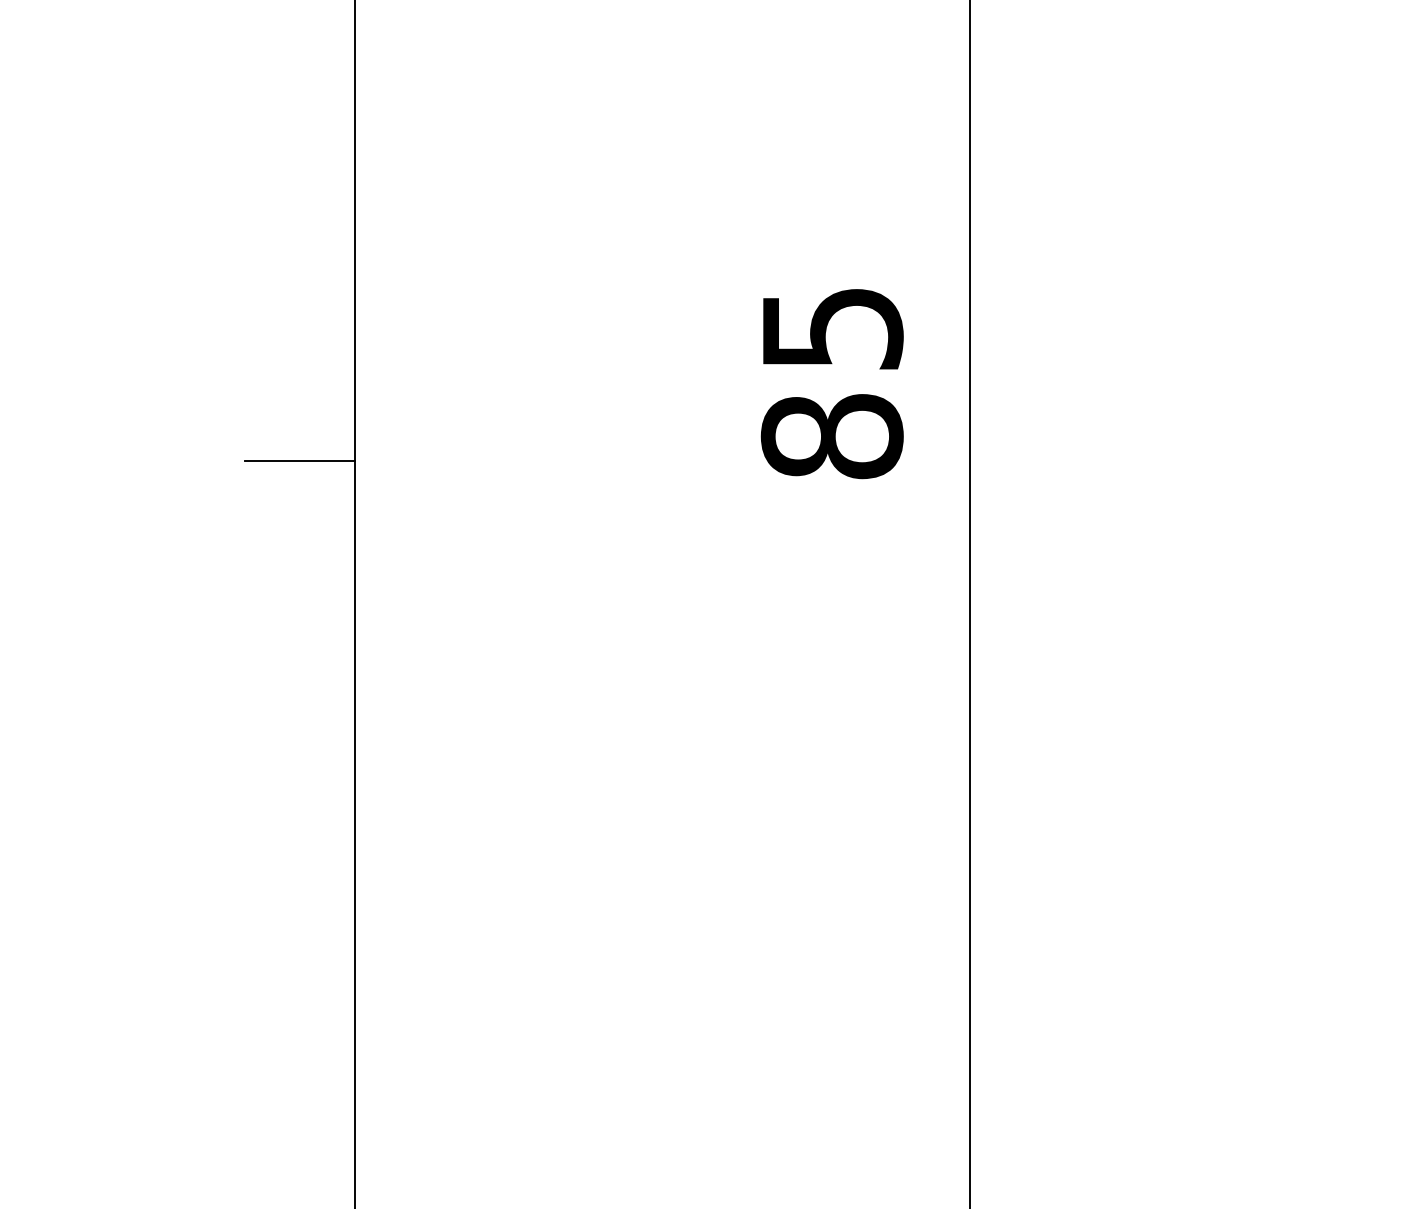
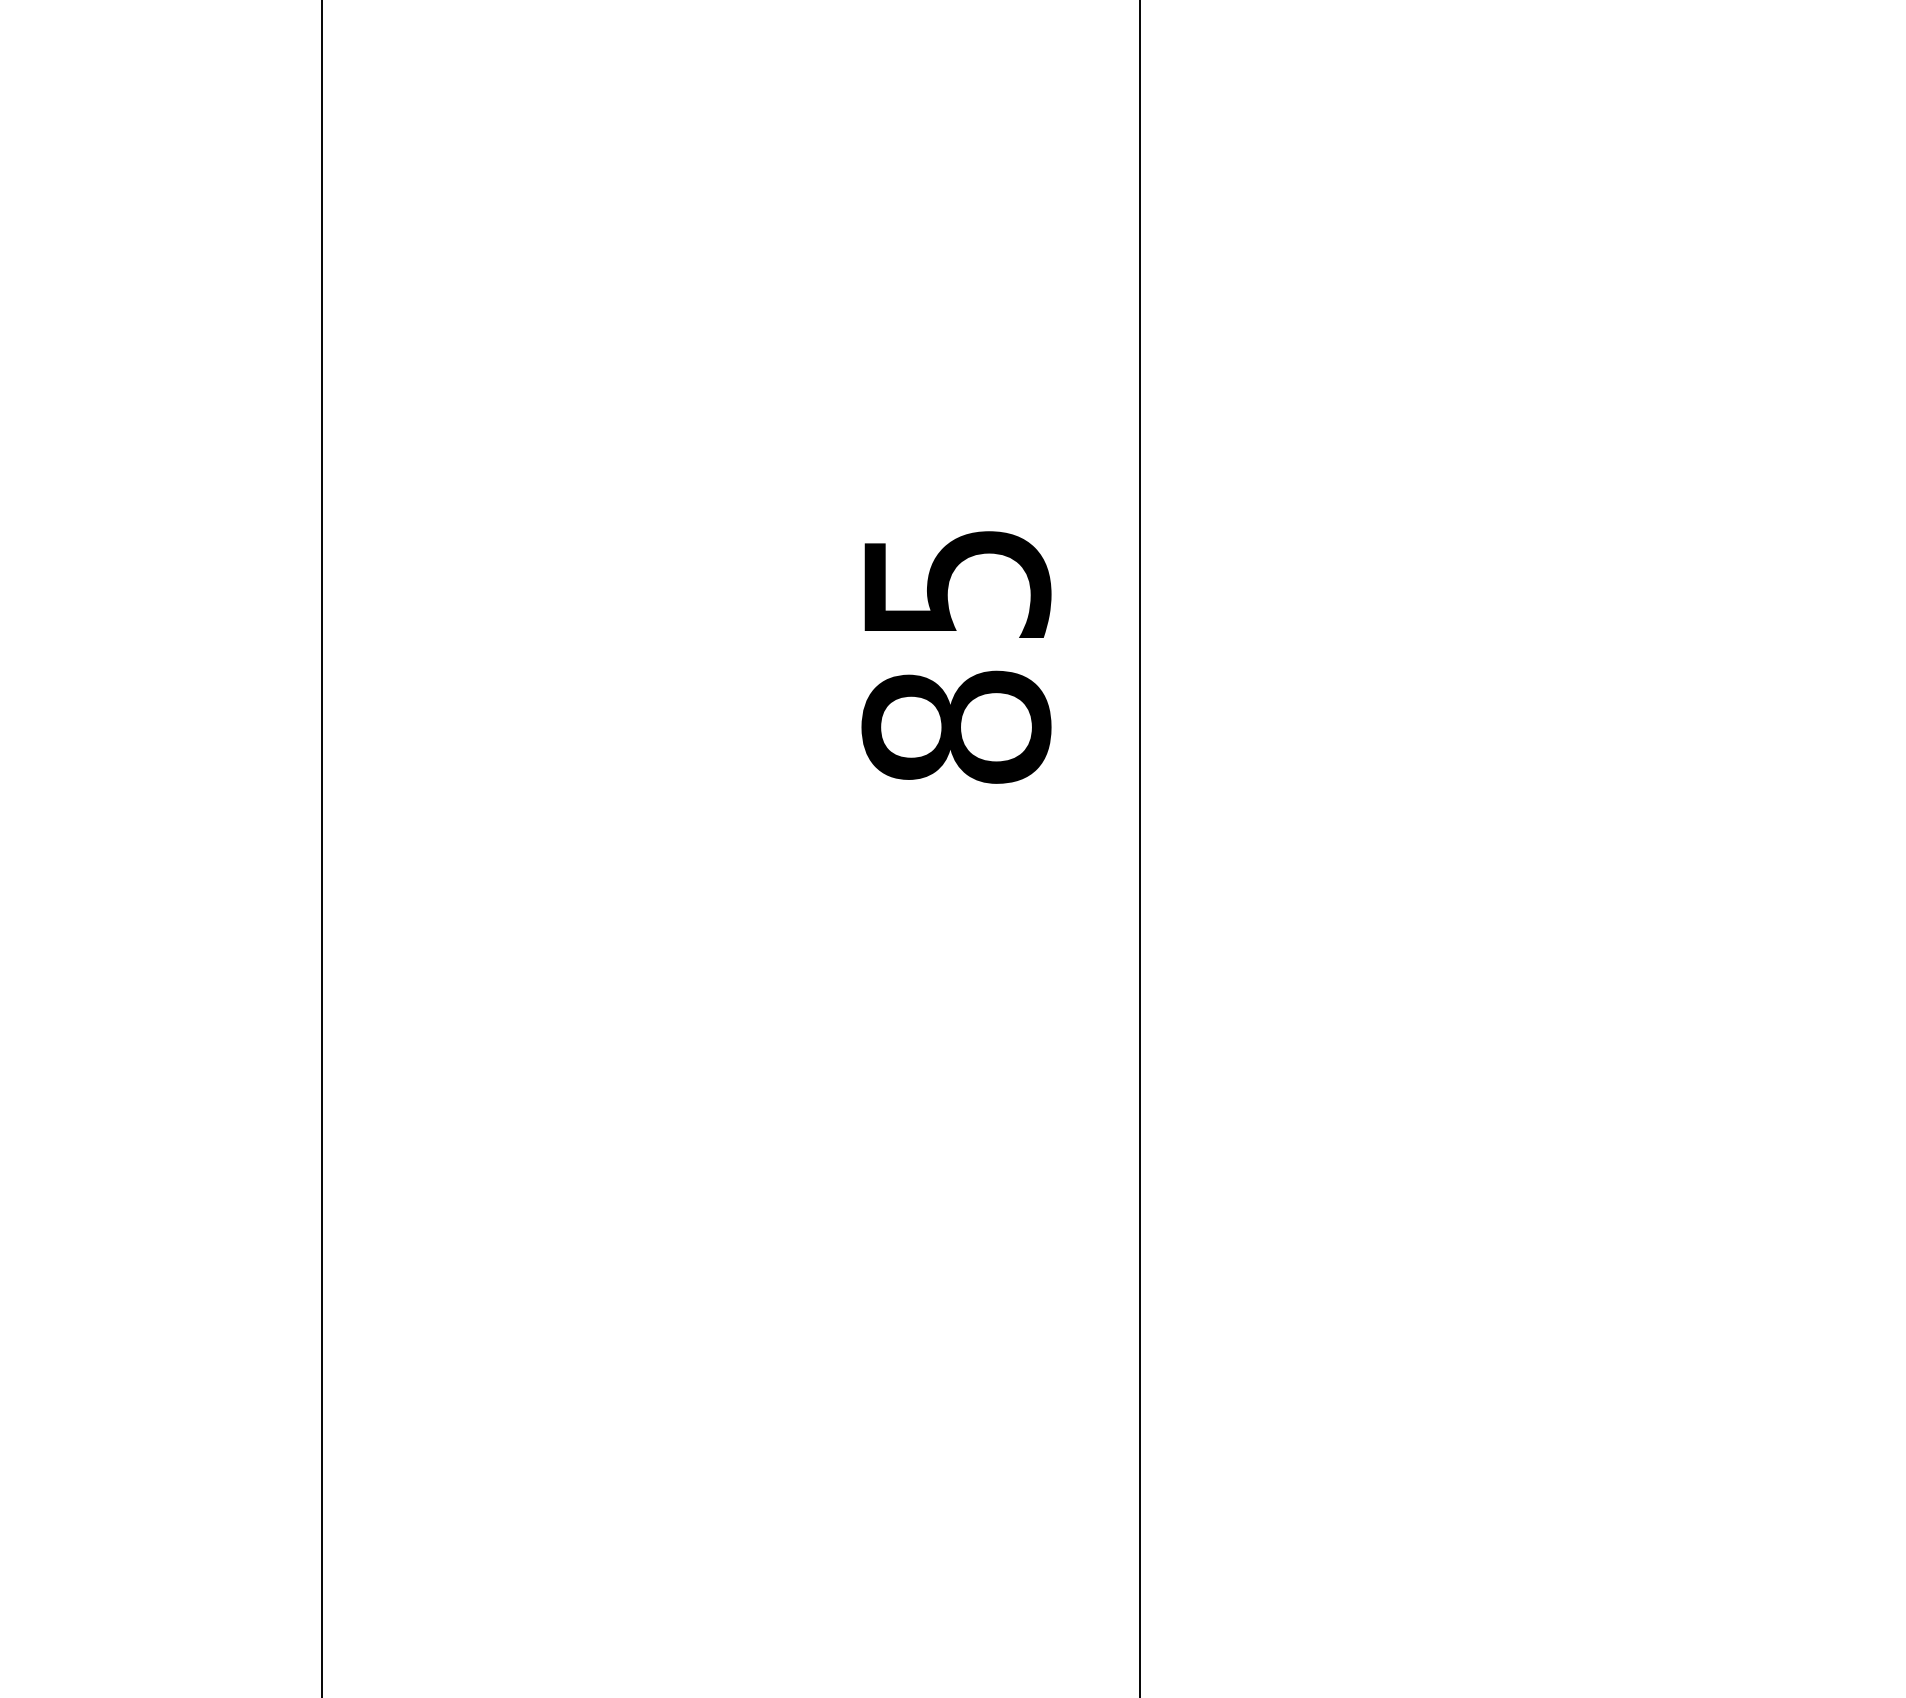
line: (299, 461) -> (248, 760), removed

